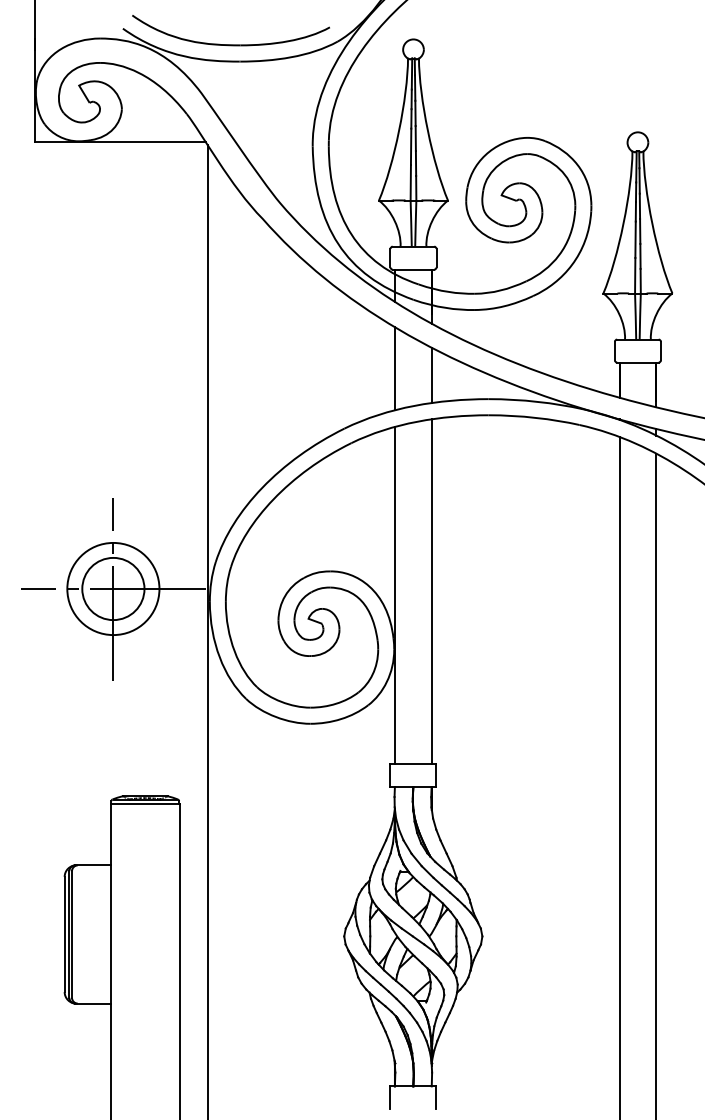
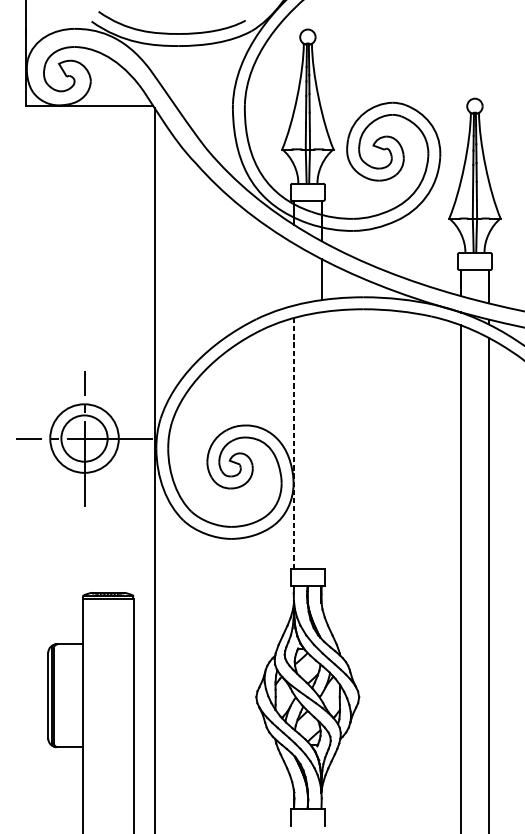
line: (395, 368) -> (294, 274), removed
line: (431, 591) -> (321, 440), removed
line: (395, 595) -> (294, 443), solid -> dashed

